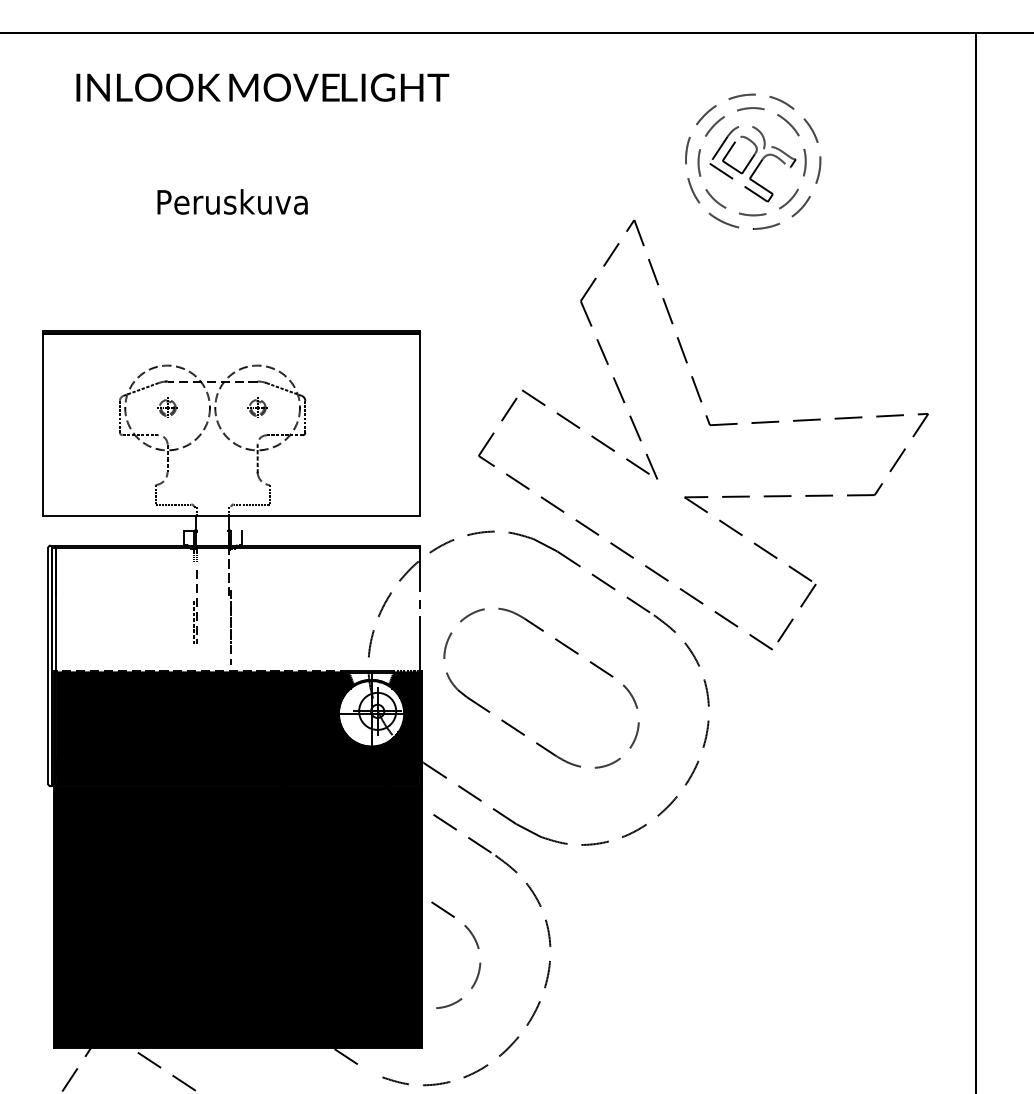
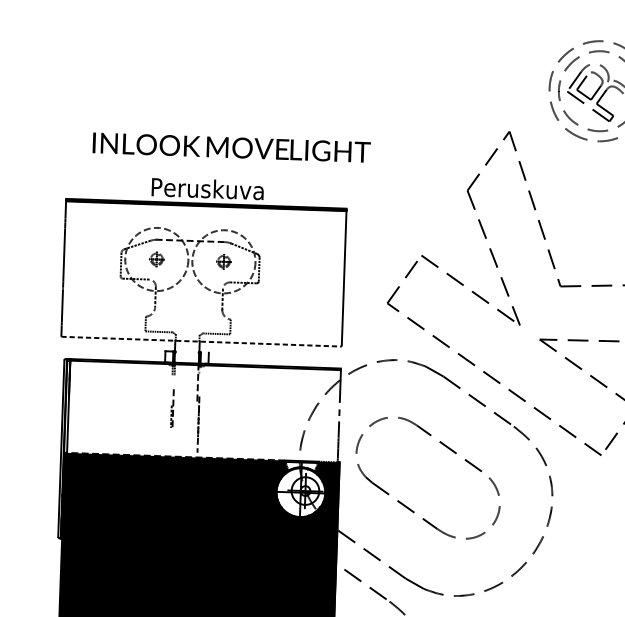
text: (262, 87) -> (231, 147), moved
text: (232, 201) -> (207, 188), moved
line: (231, 516) -> (201, 342), solid -> dashed
part: (195, 606) -> (172, 408), size x0.7

